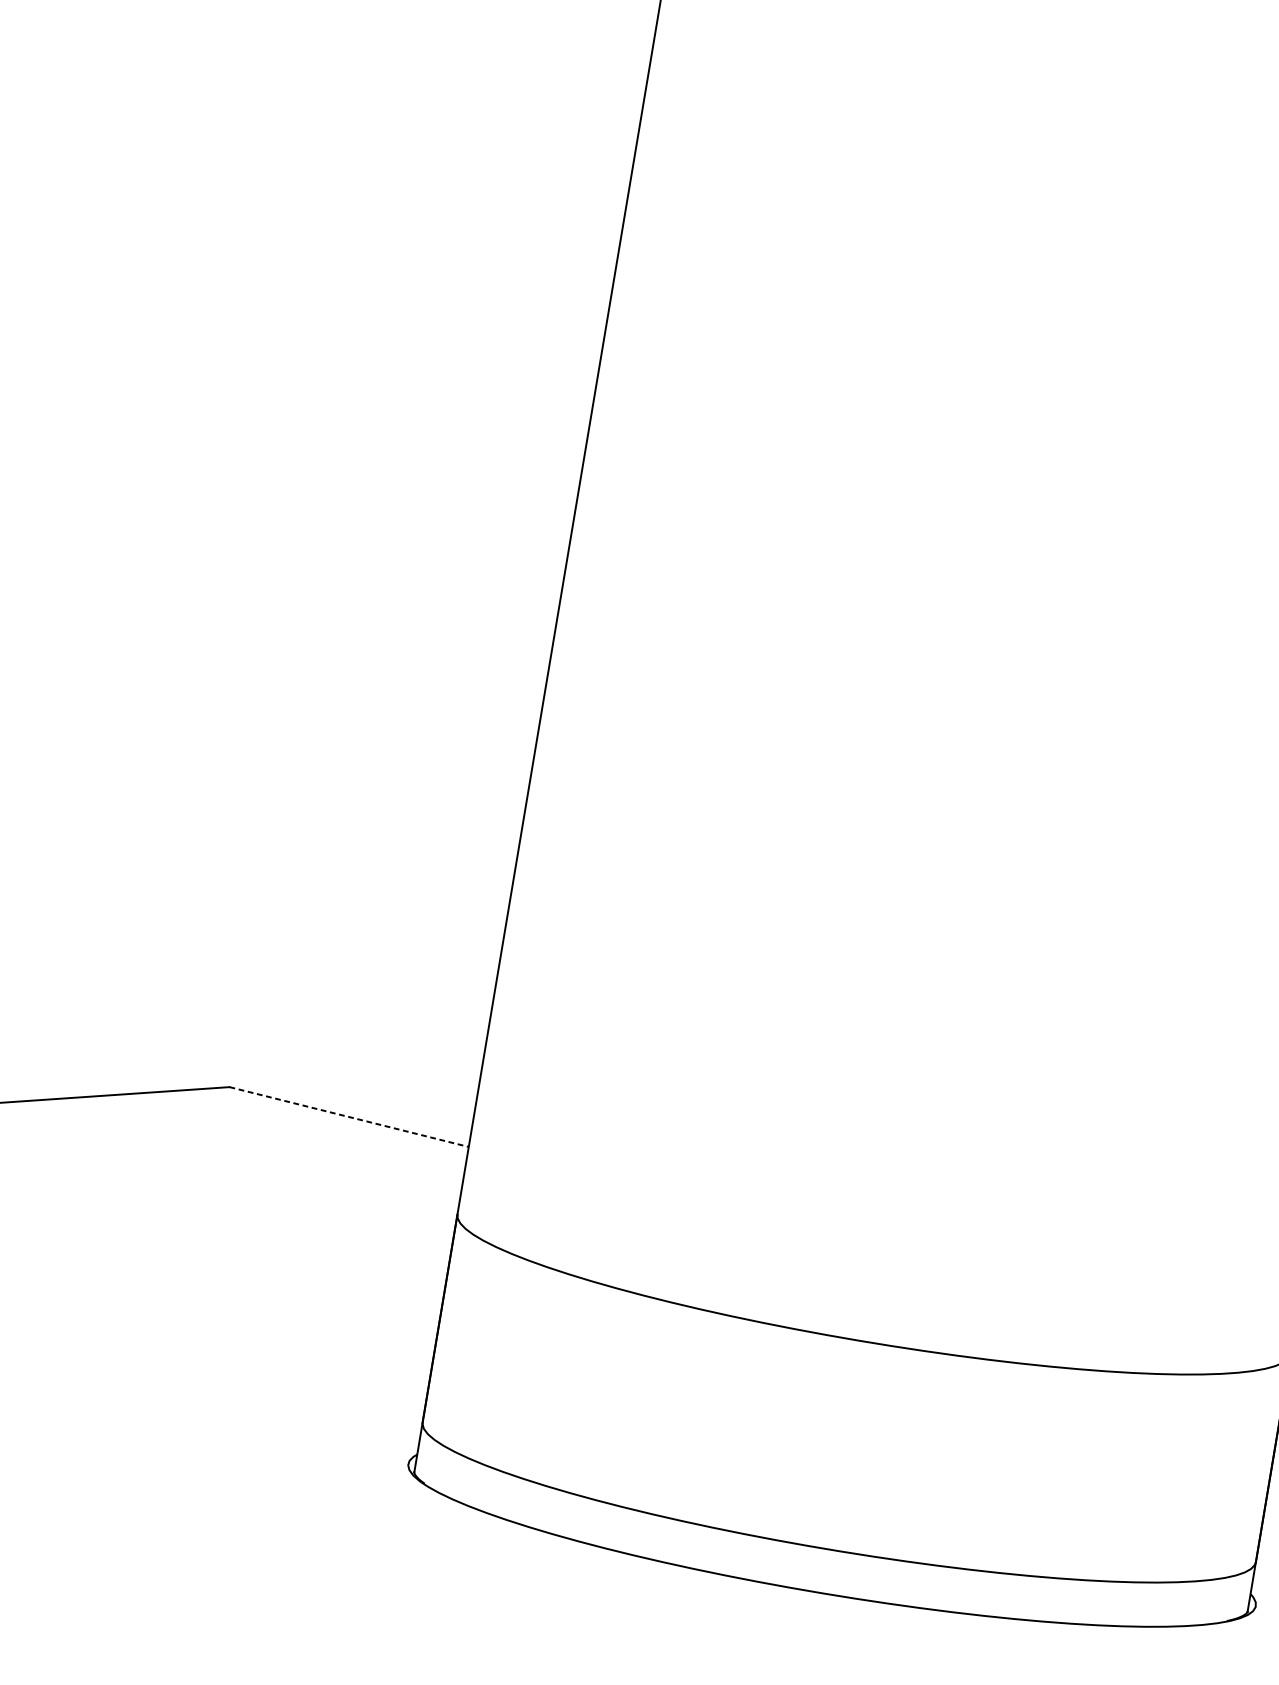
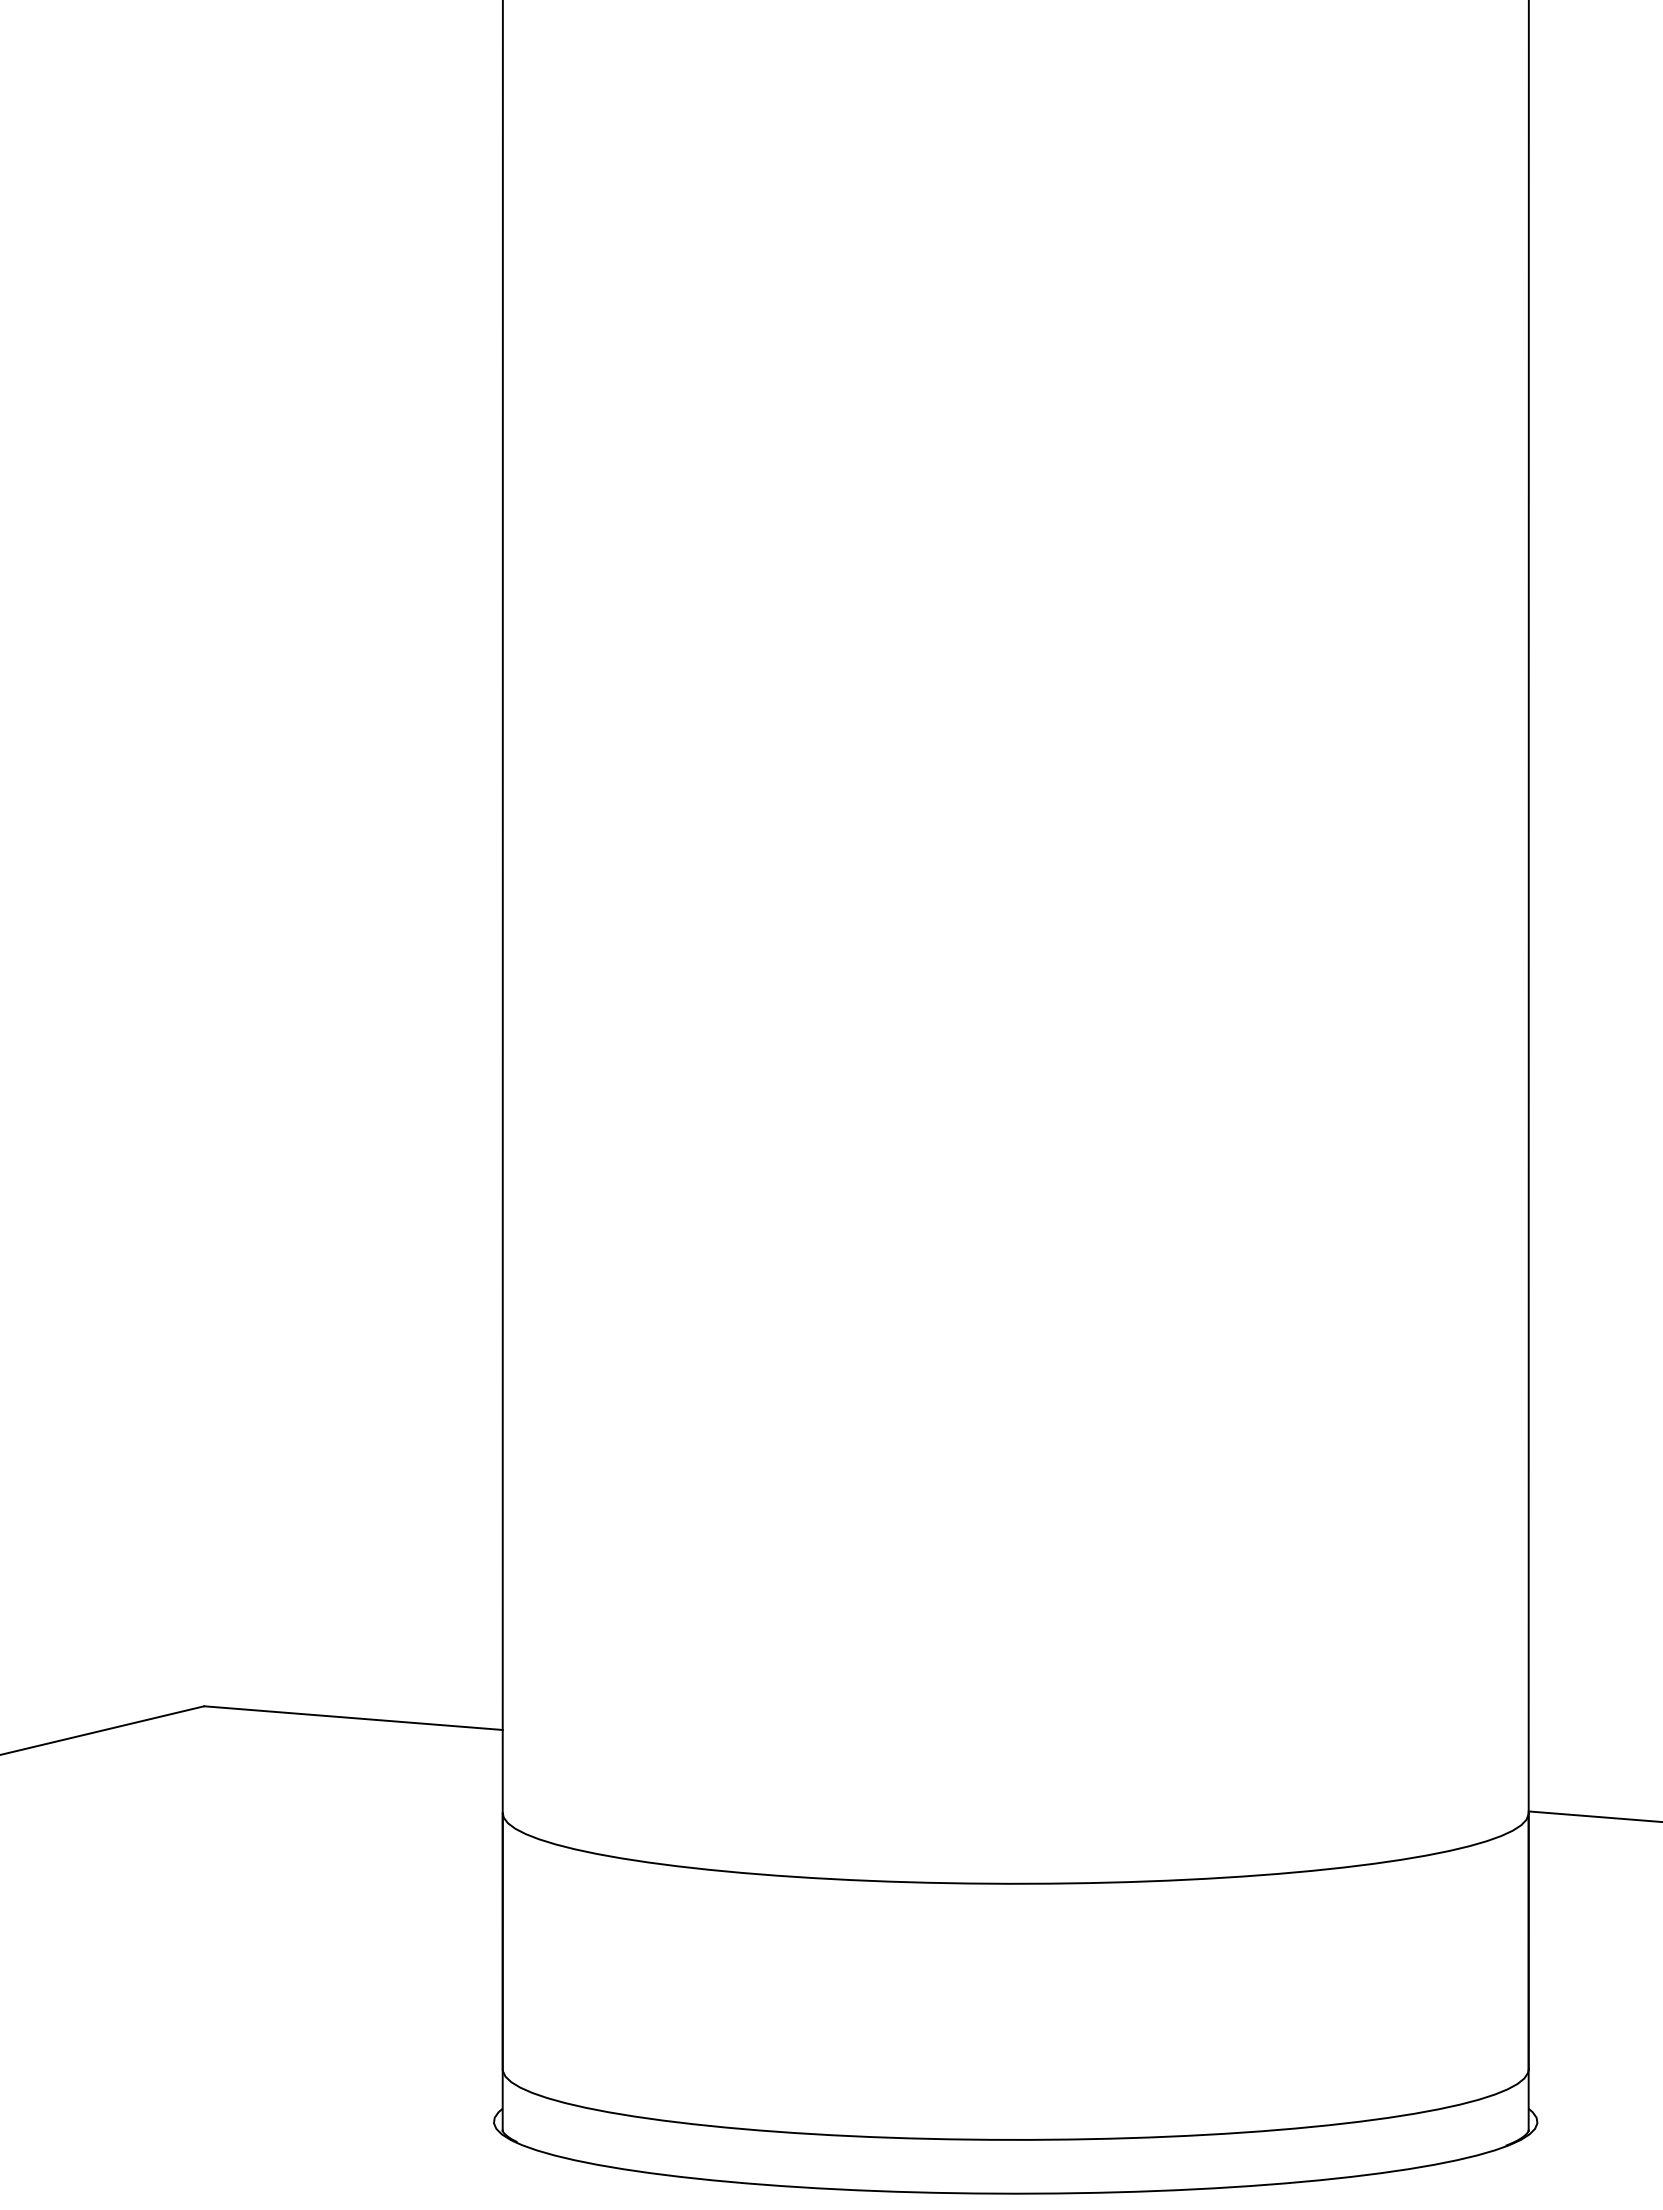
line: (349, 1117) -> (353, 1718), dashed -> solid

